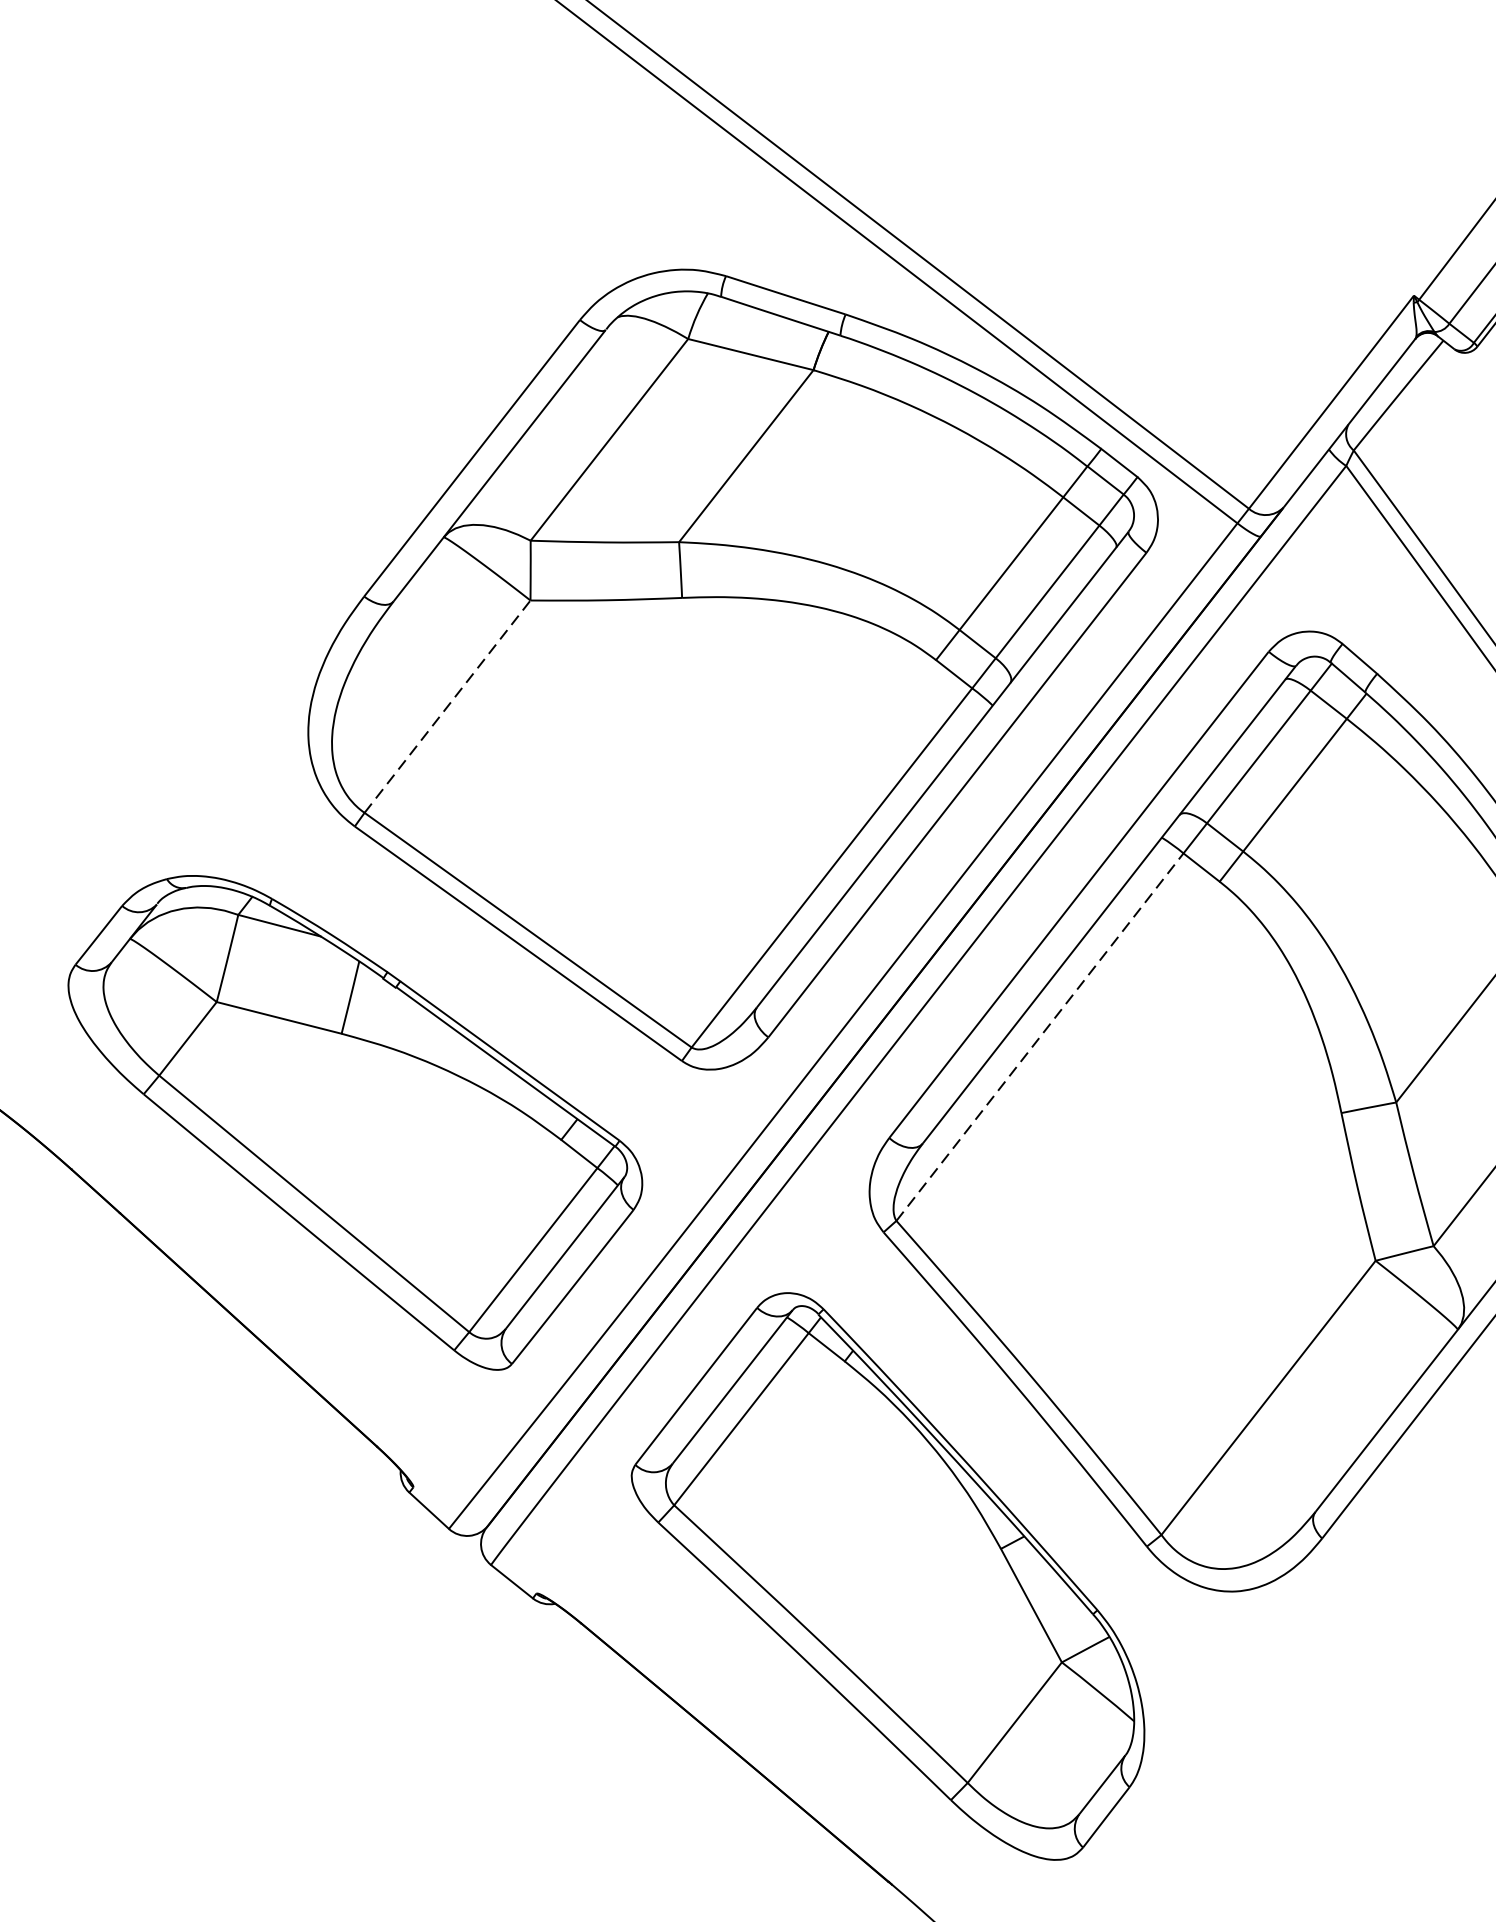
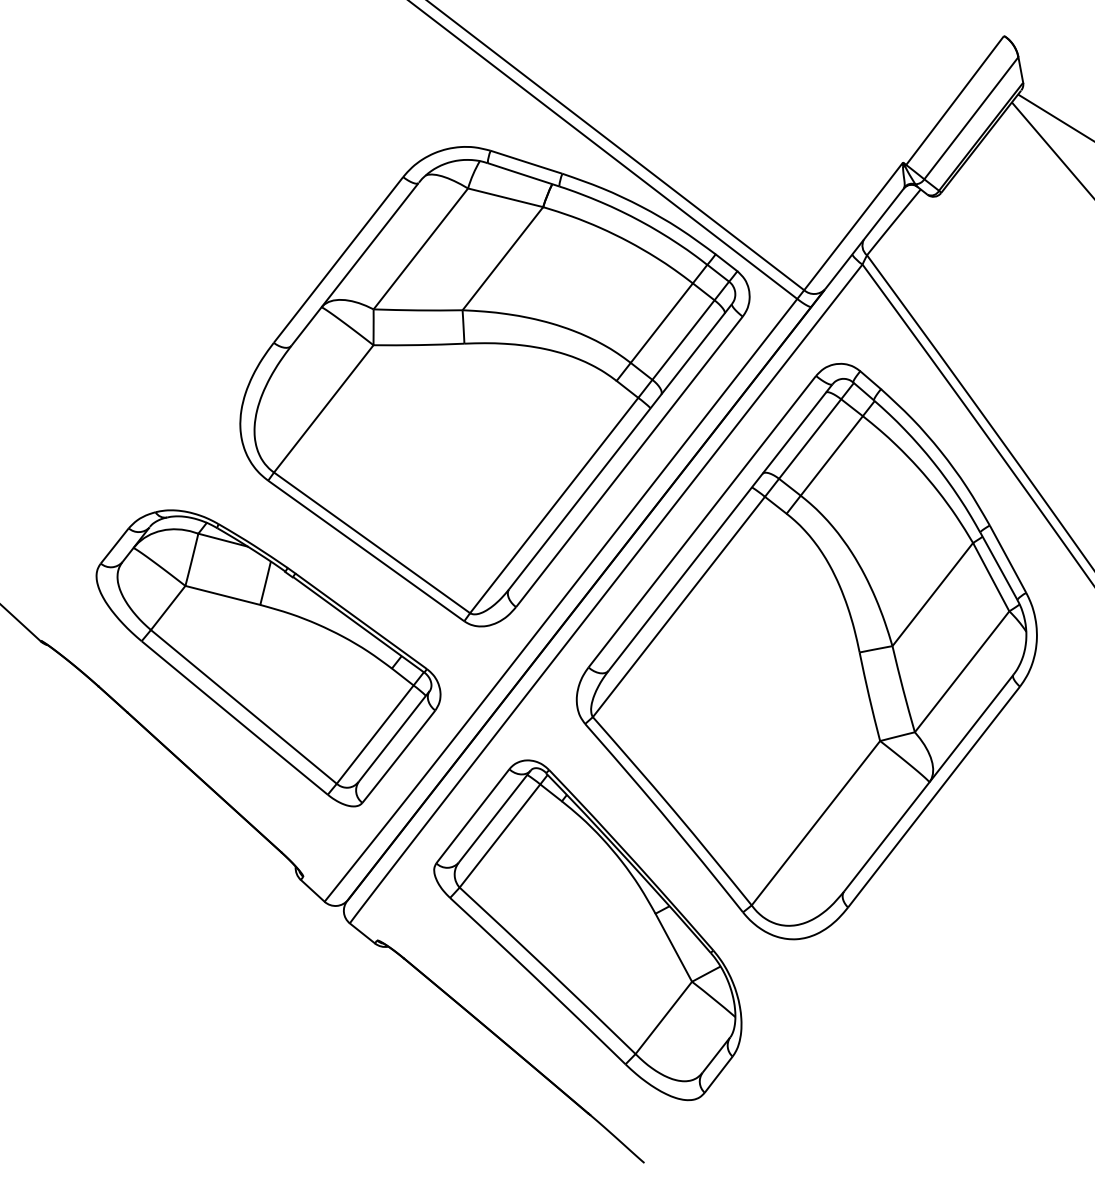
line: (447, 706) -> (323, 408), dashed -> solid
line: (1039, 1036) -> (678, 606), dashed -> solid

